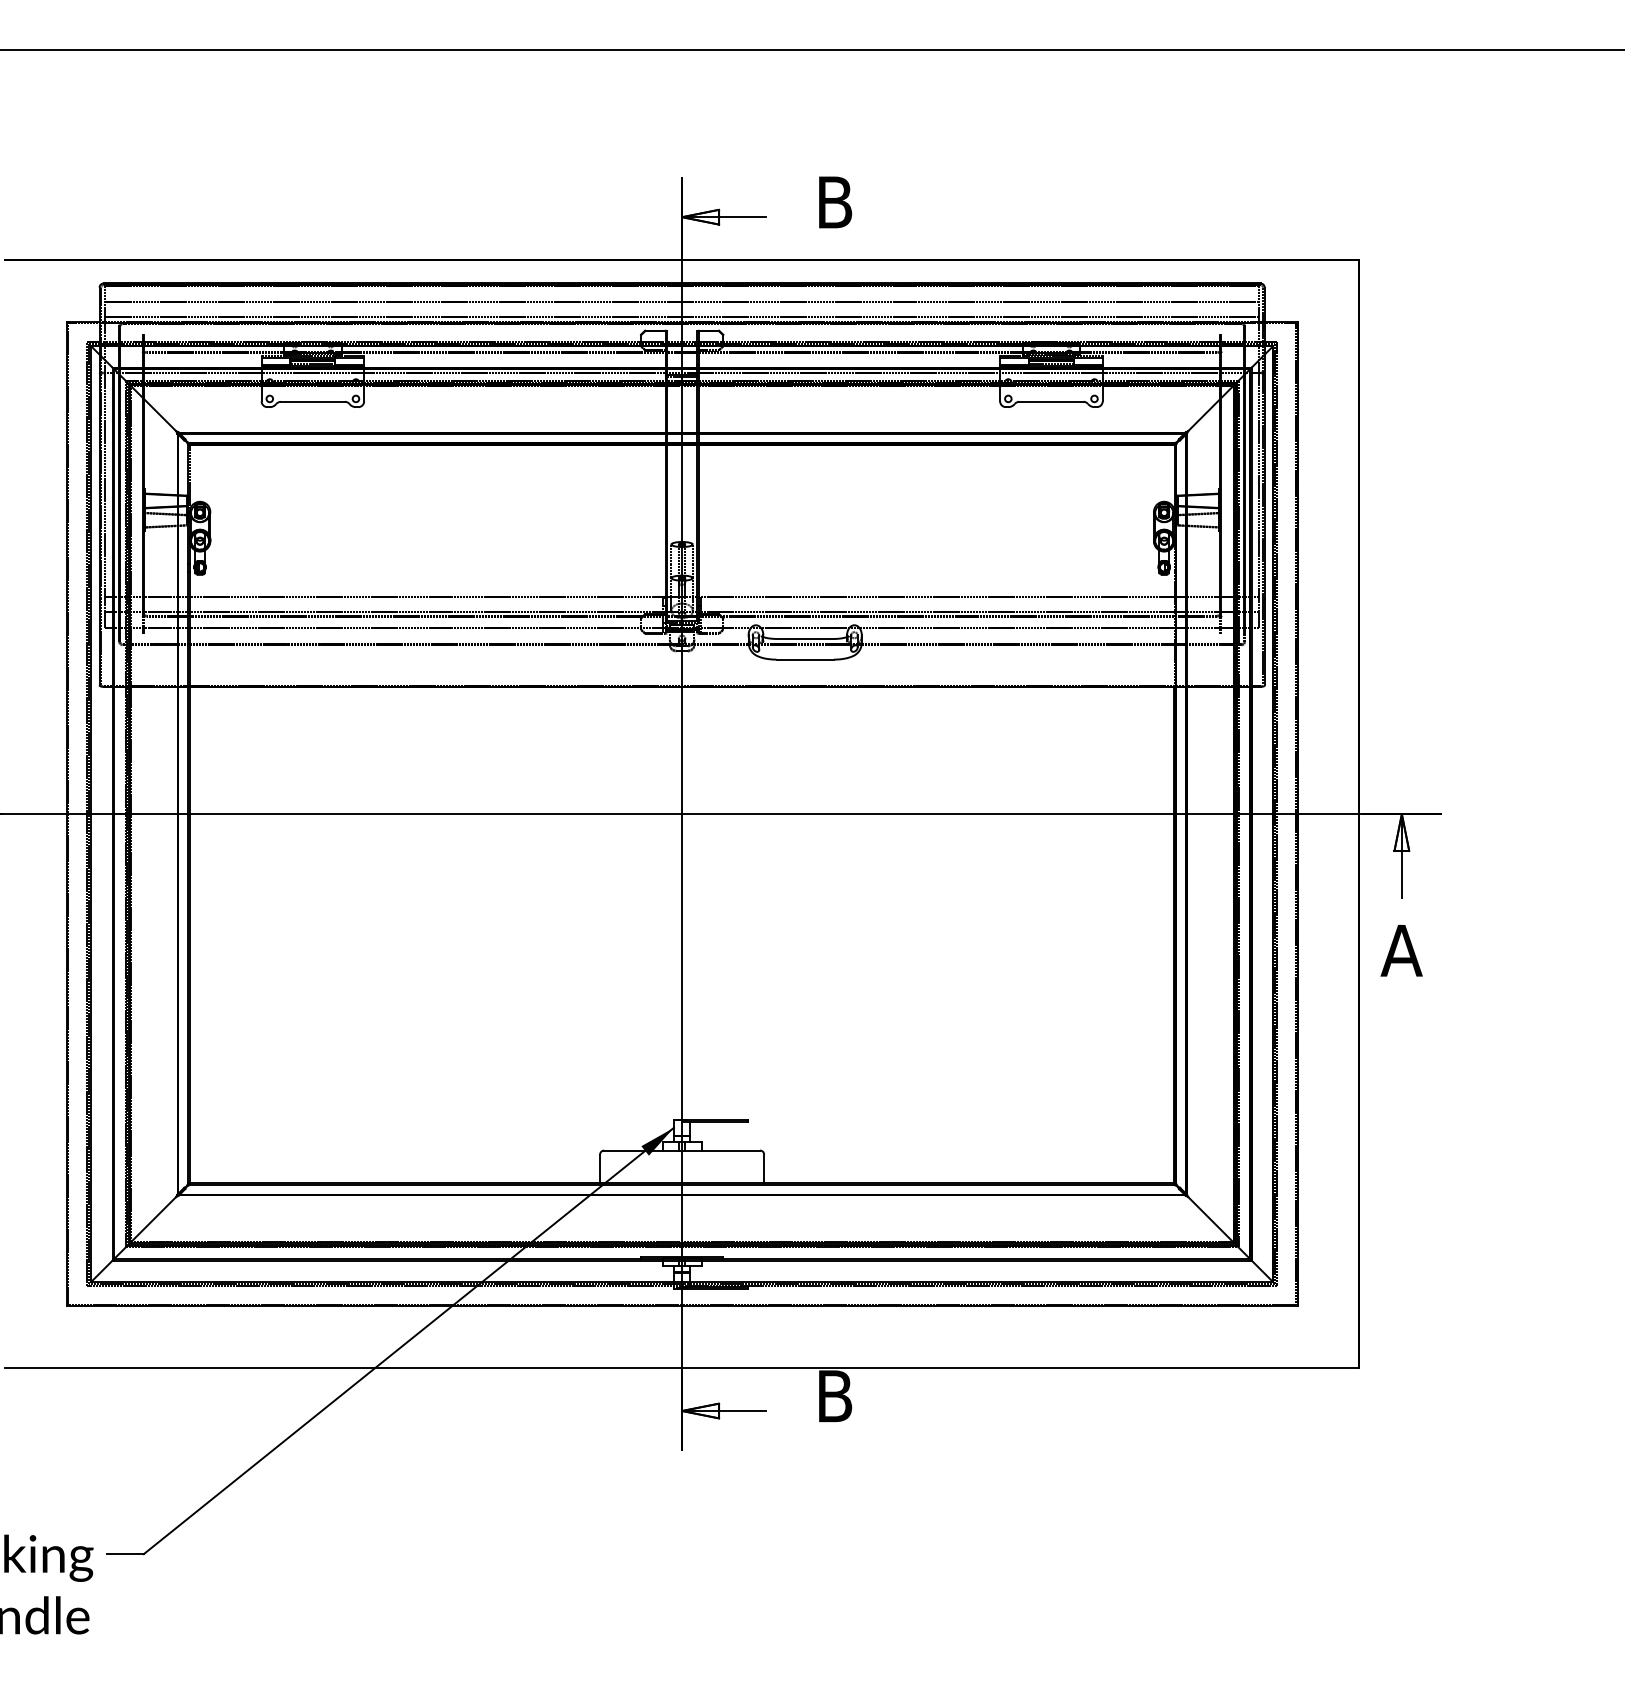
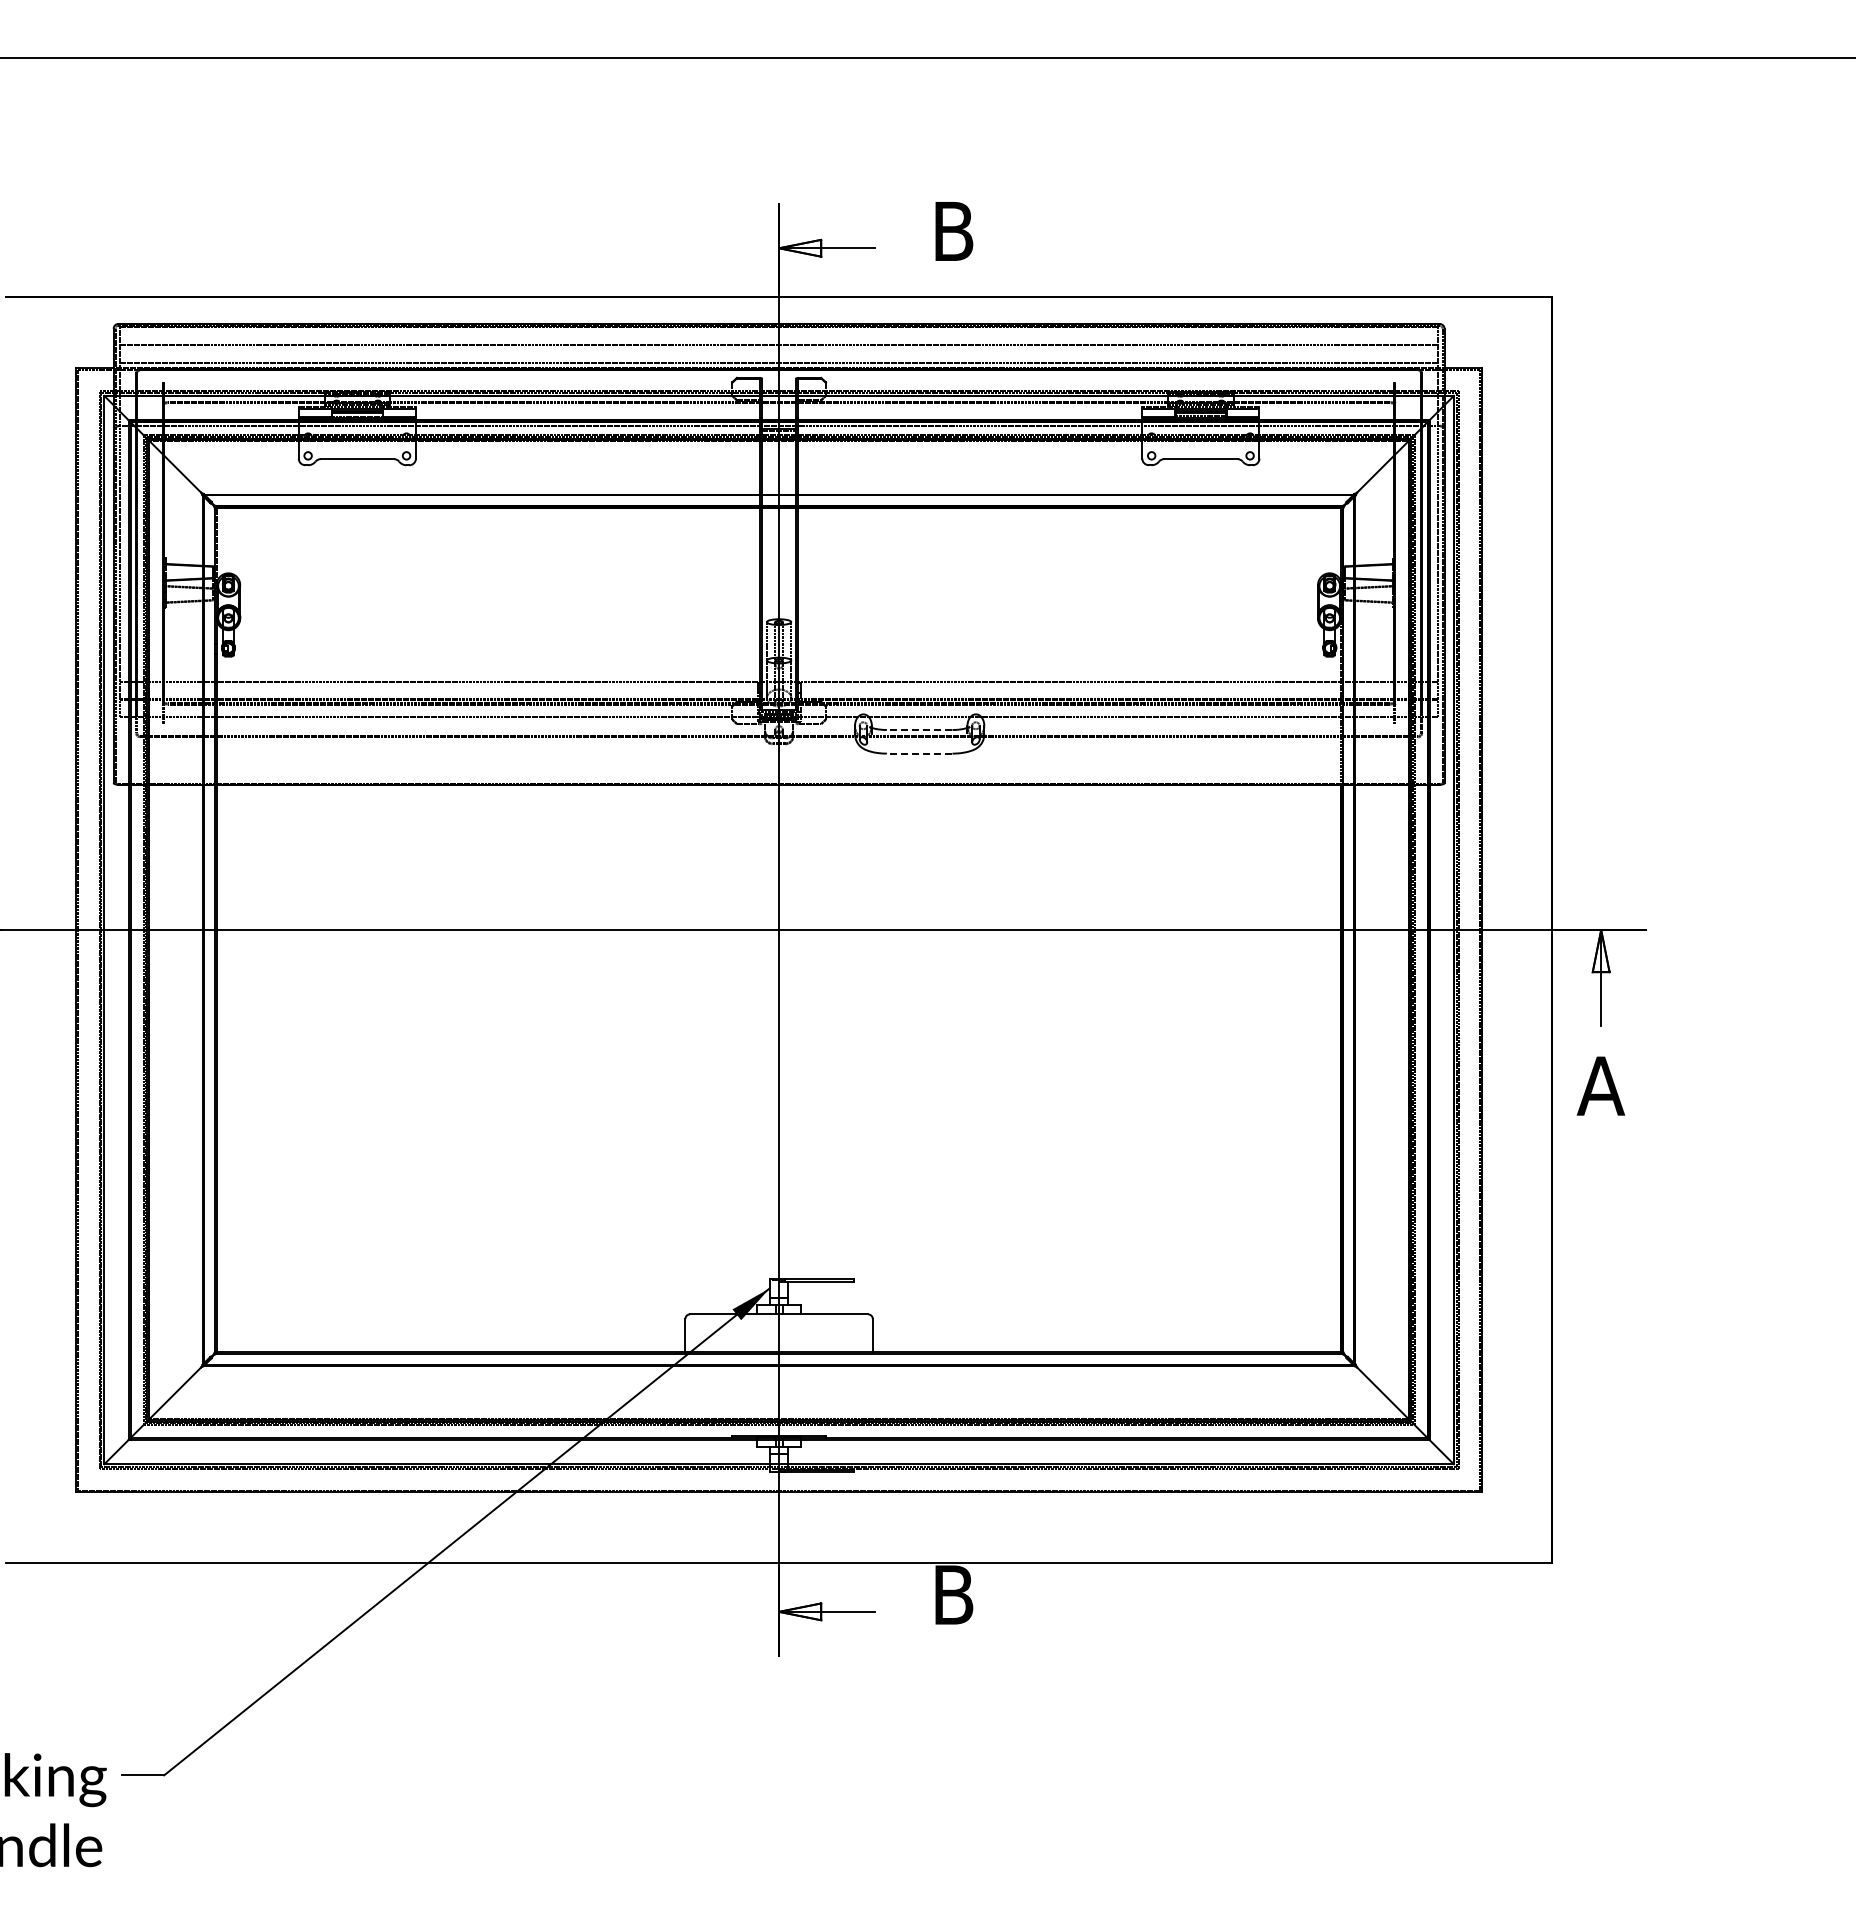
line: (805, 639) -> (919, 730), solid -> dashed
line: (805, 659) -> (919, 753), solid -> dashed

